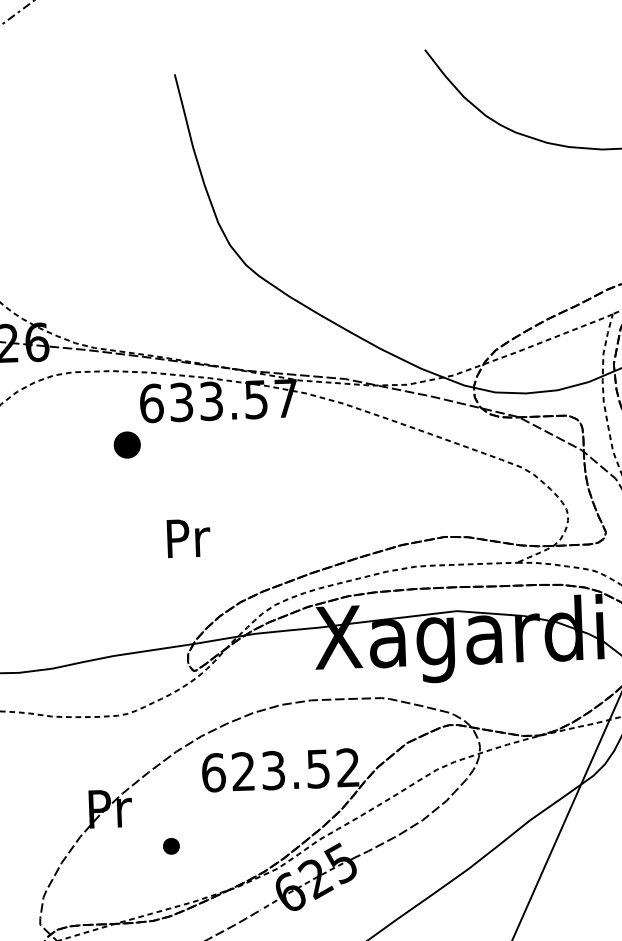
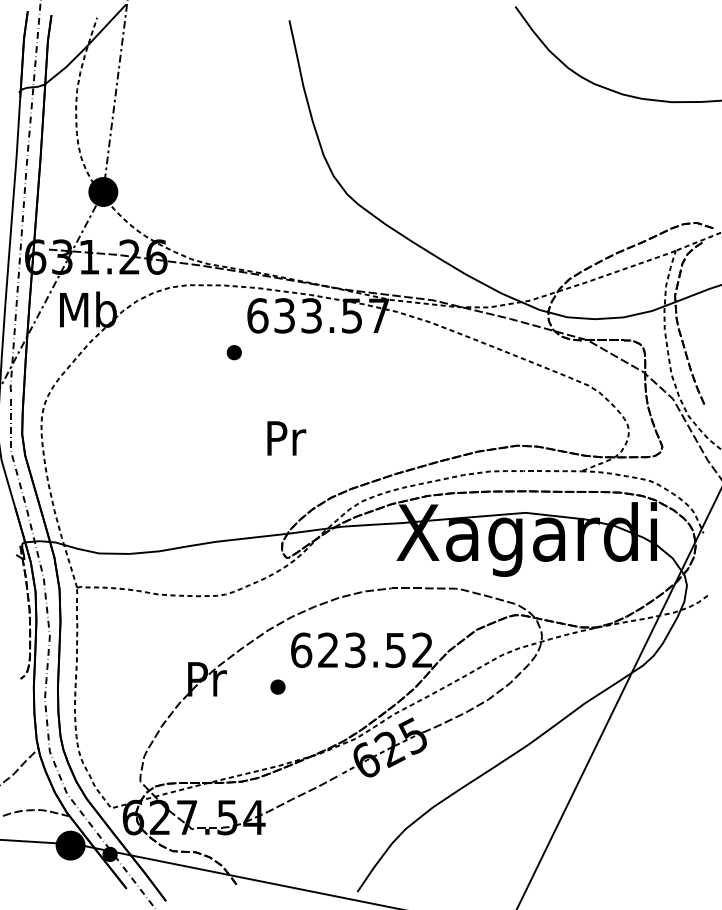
part: (126, 445) -> (233, 352), size x0.62
part: (170, 845) -> (277, 686), moved

